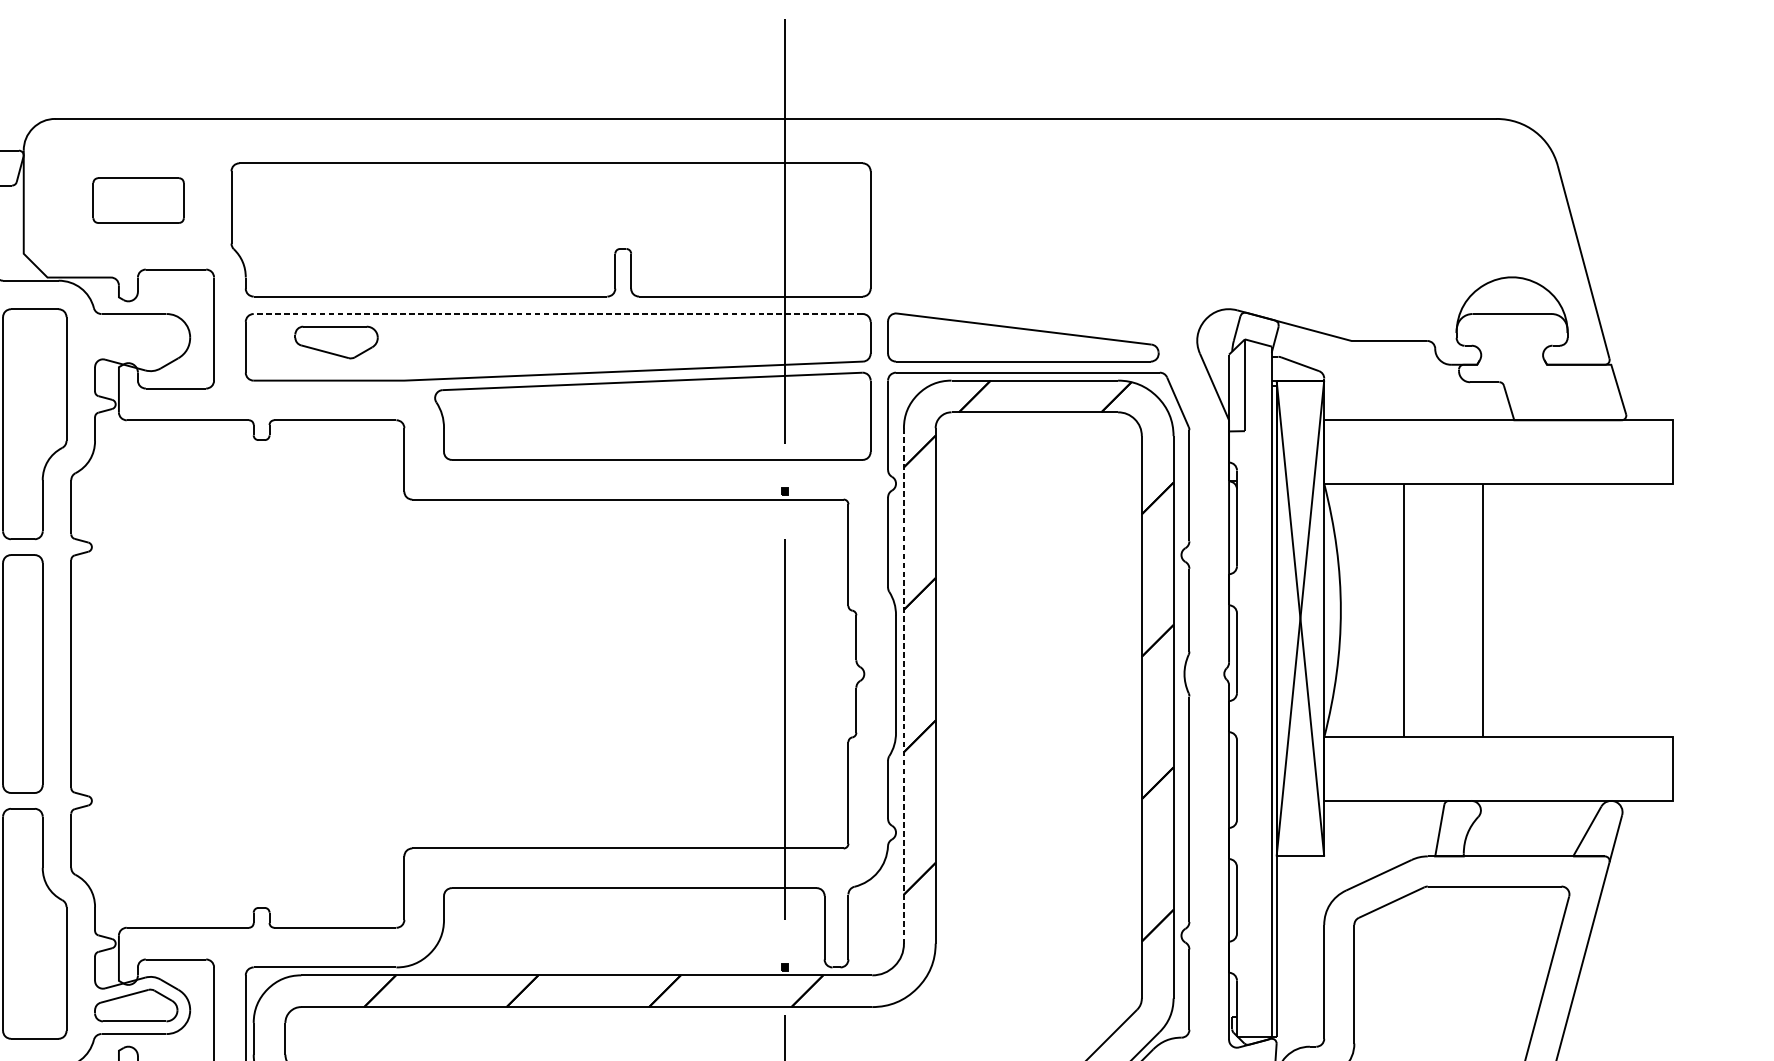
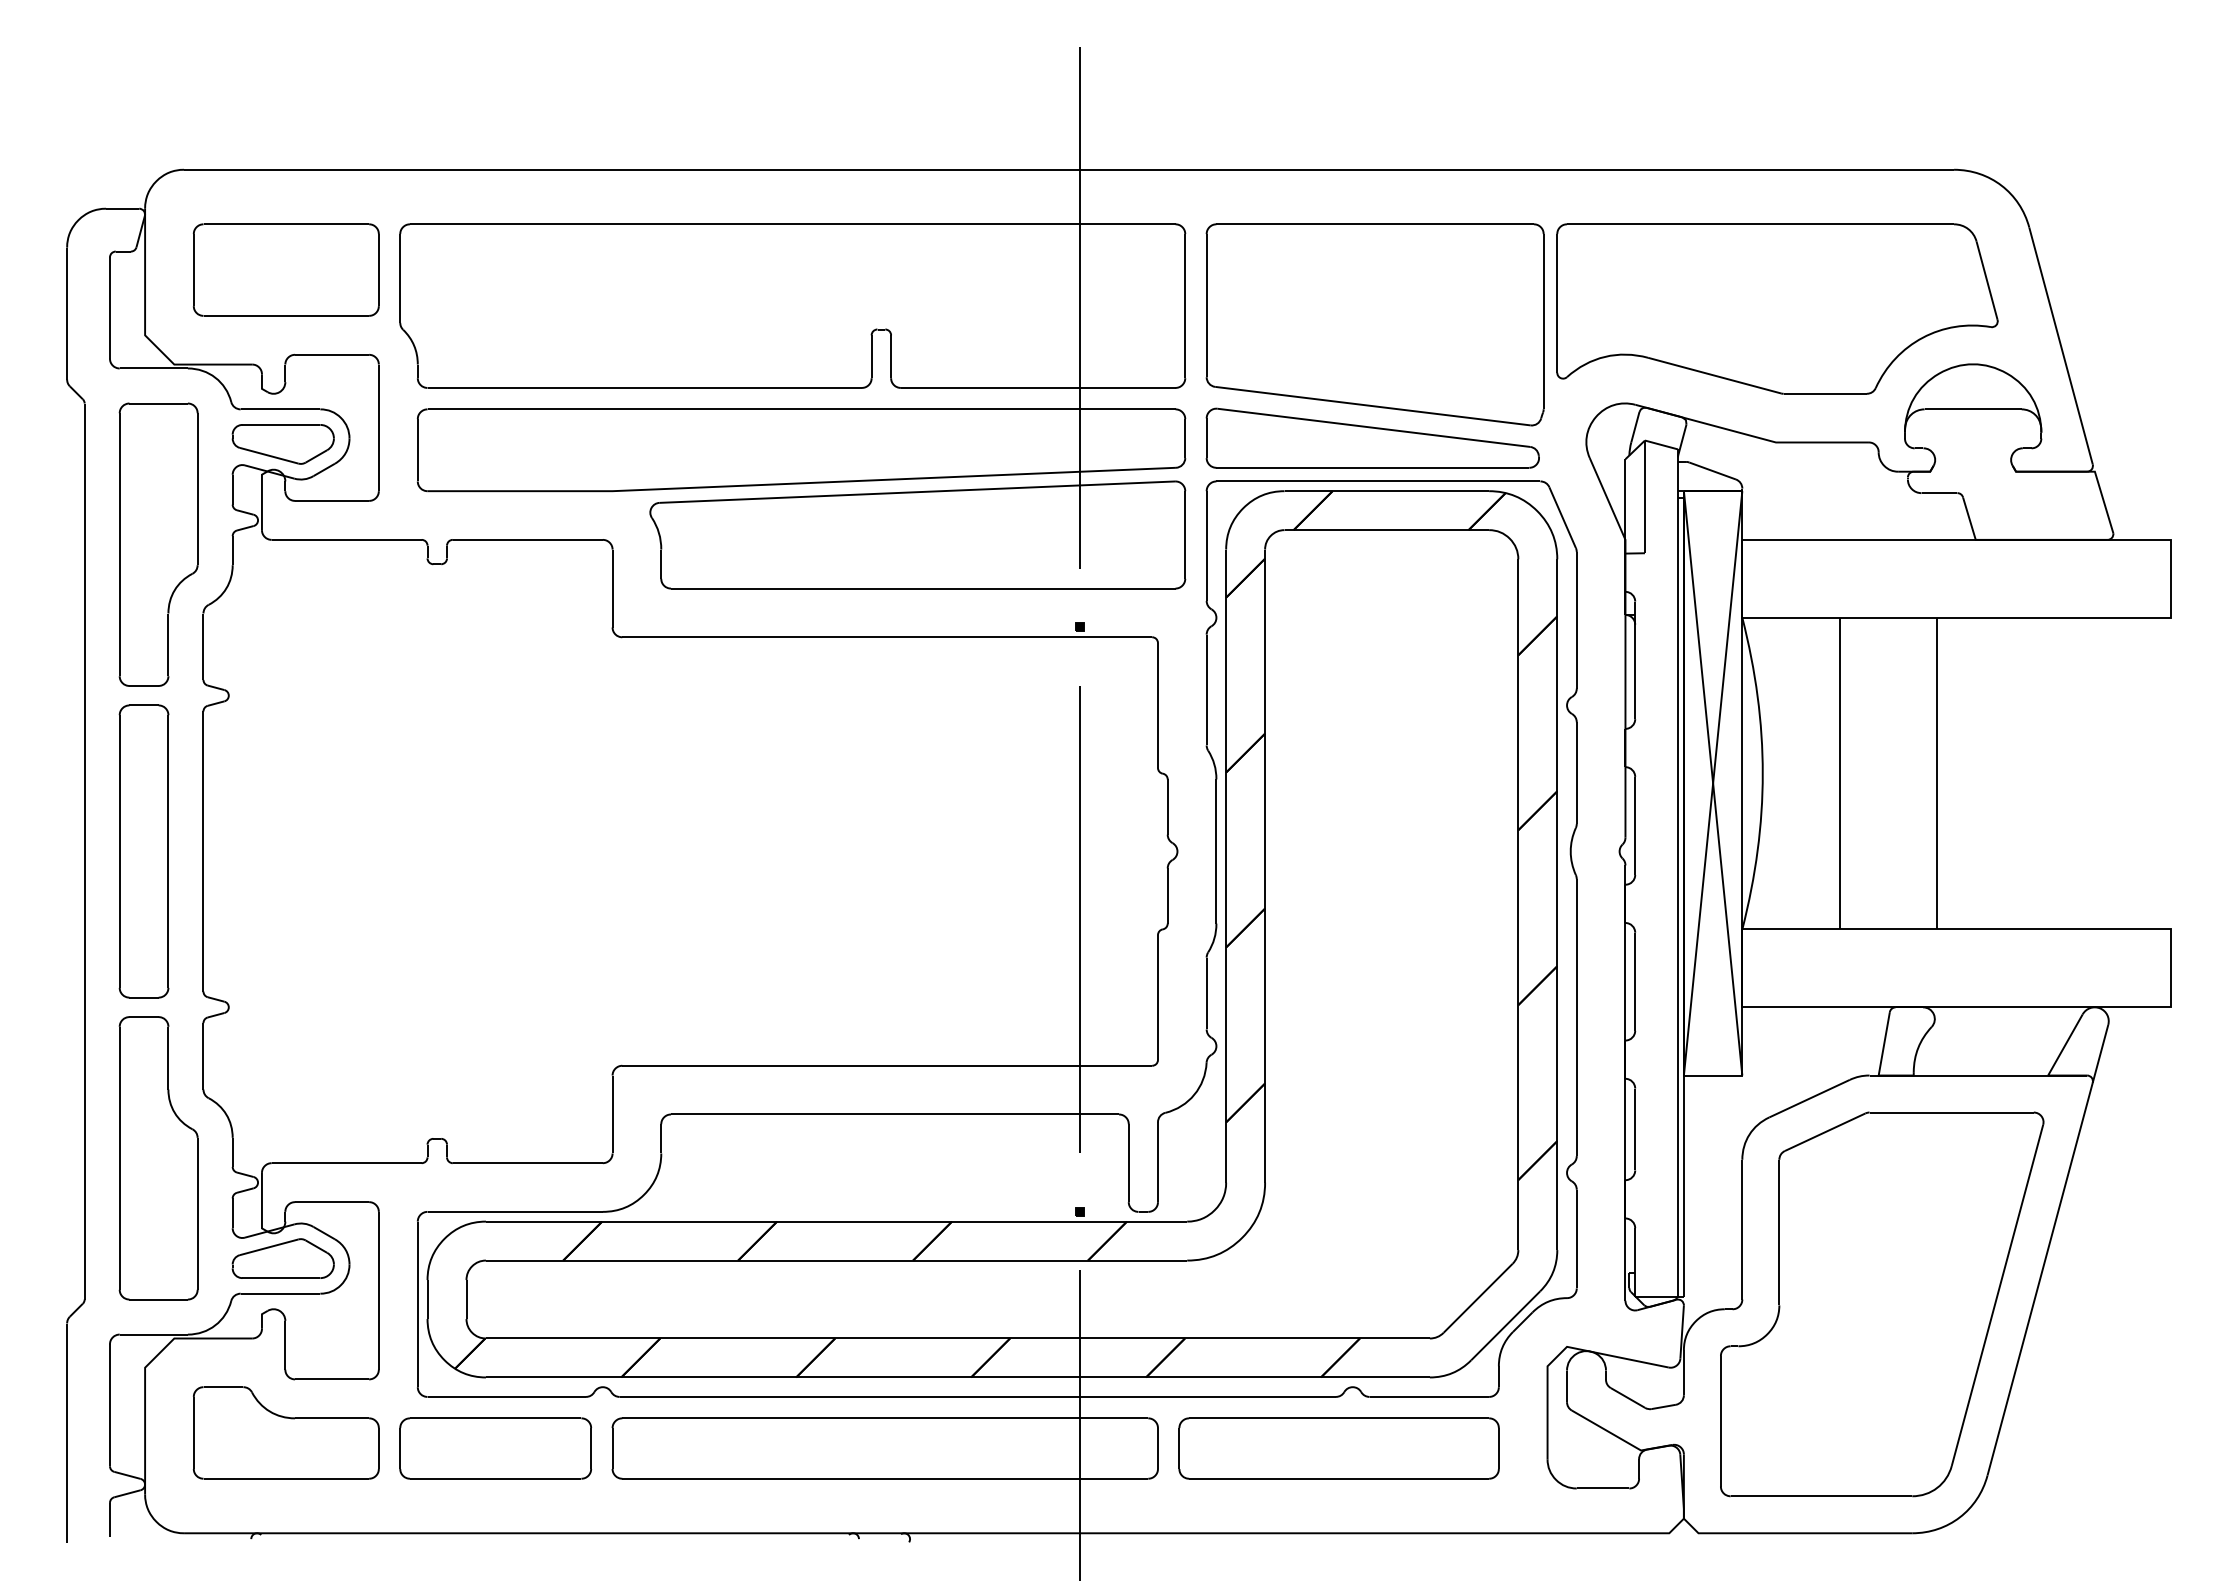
part: (138, 200) -> (285, 269), size x1.67
part: (1352, 231) -> (1777, 308), added
part: (1024, 244) -> (1374, 324), added
line: (558, 314) -> (801, 409), dashed -> solid
part: (335, 342) -> (282, 444), moved
line: (904, 686) -> (1226, 866), dashed -> solid

